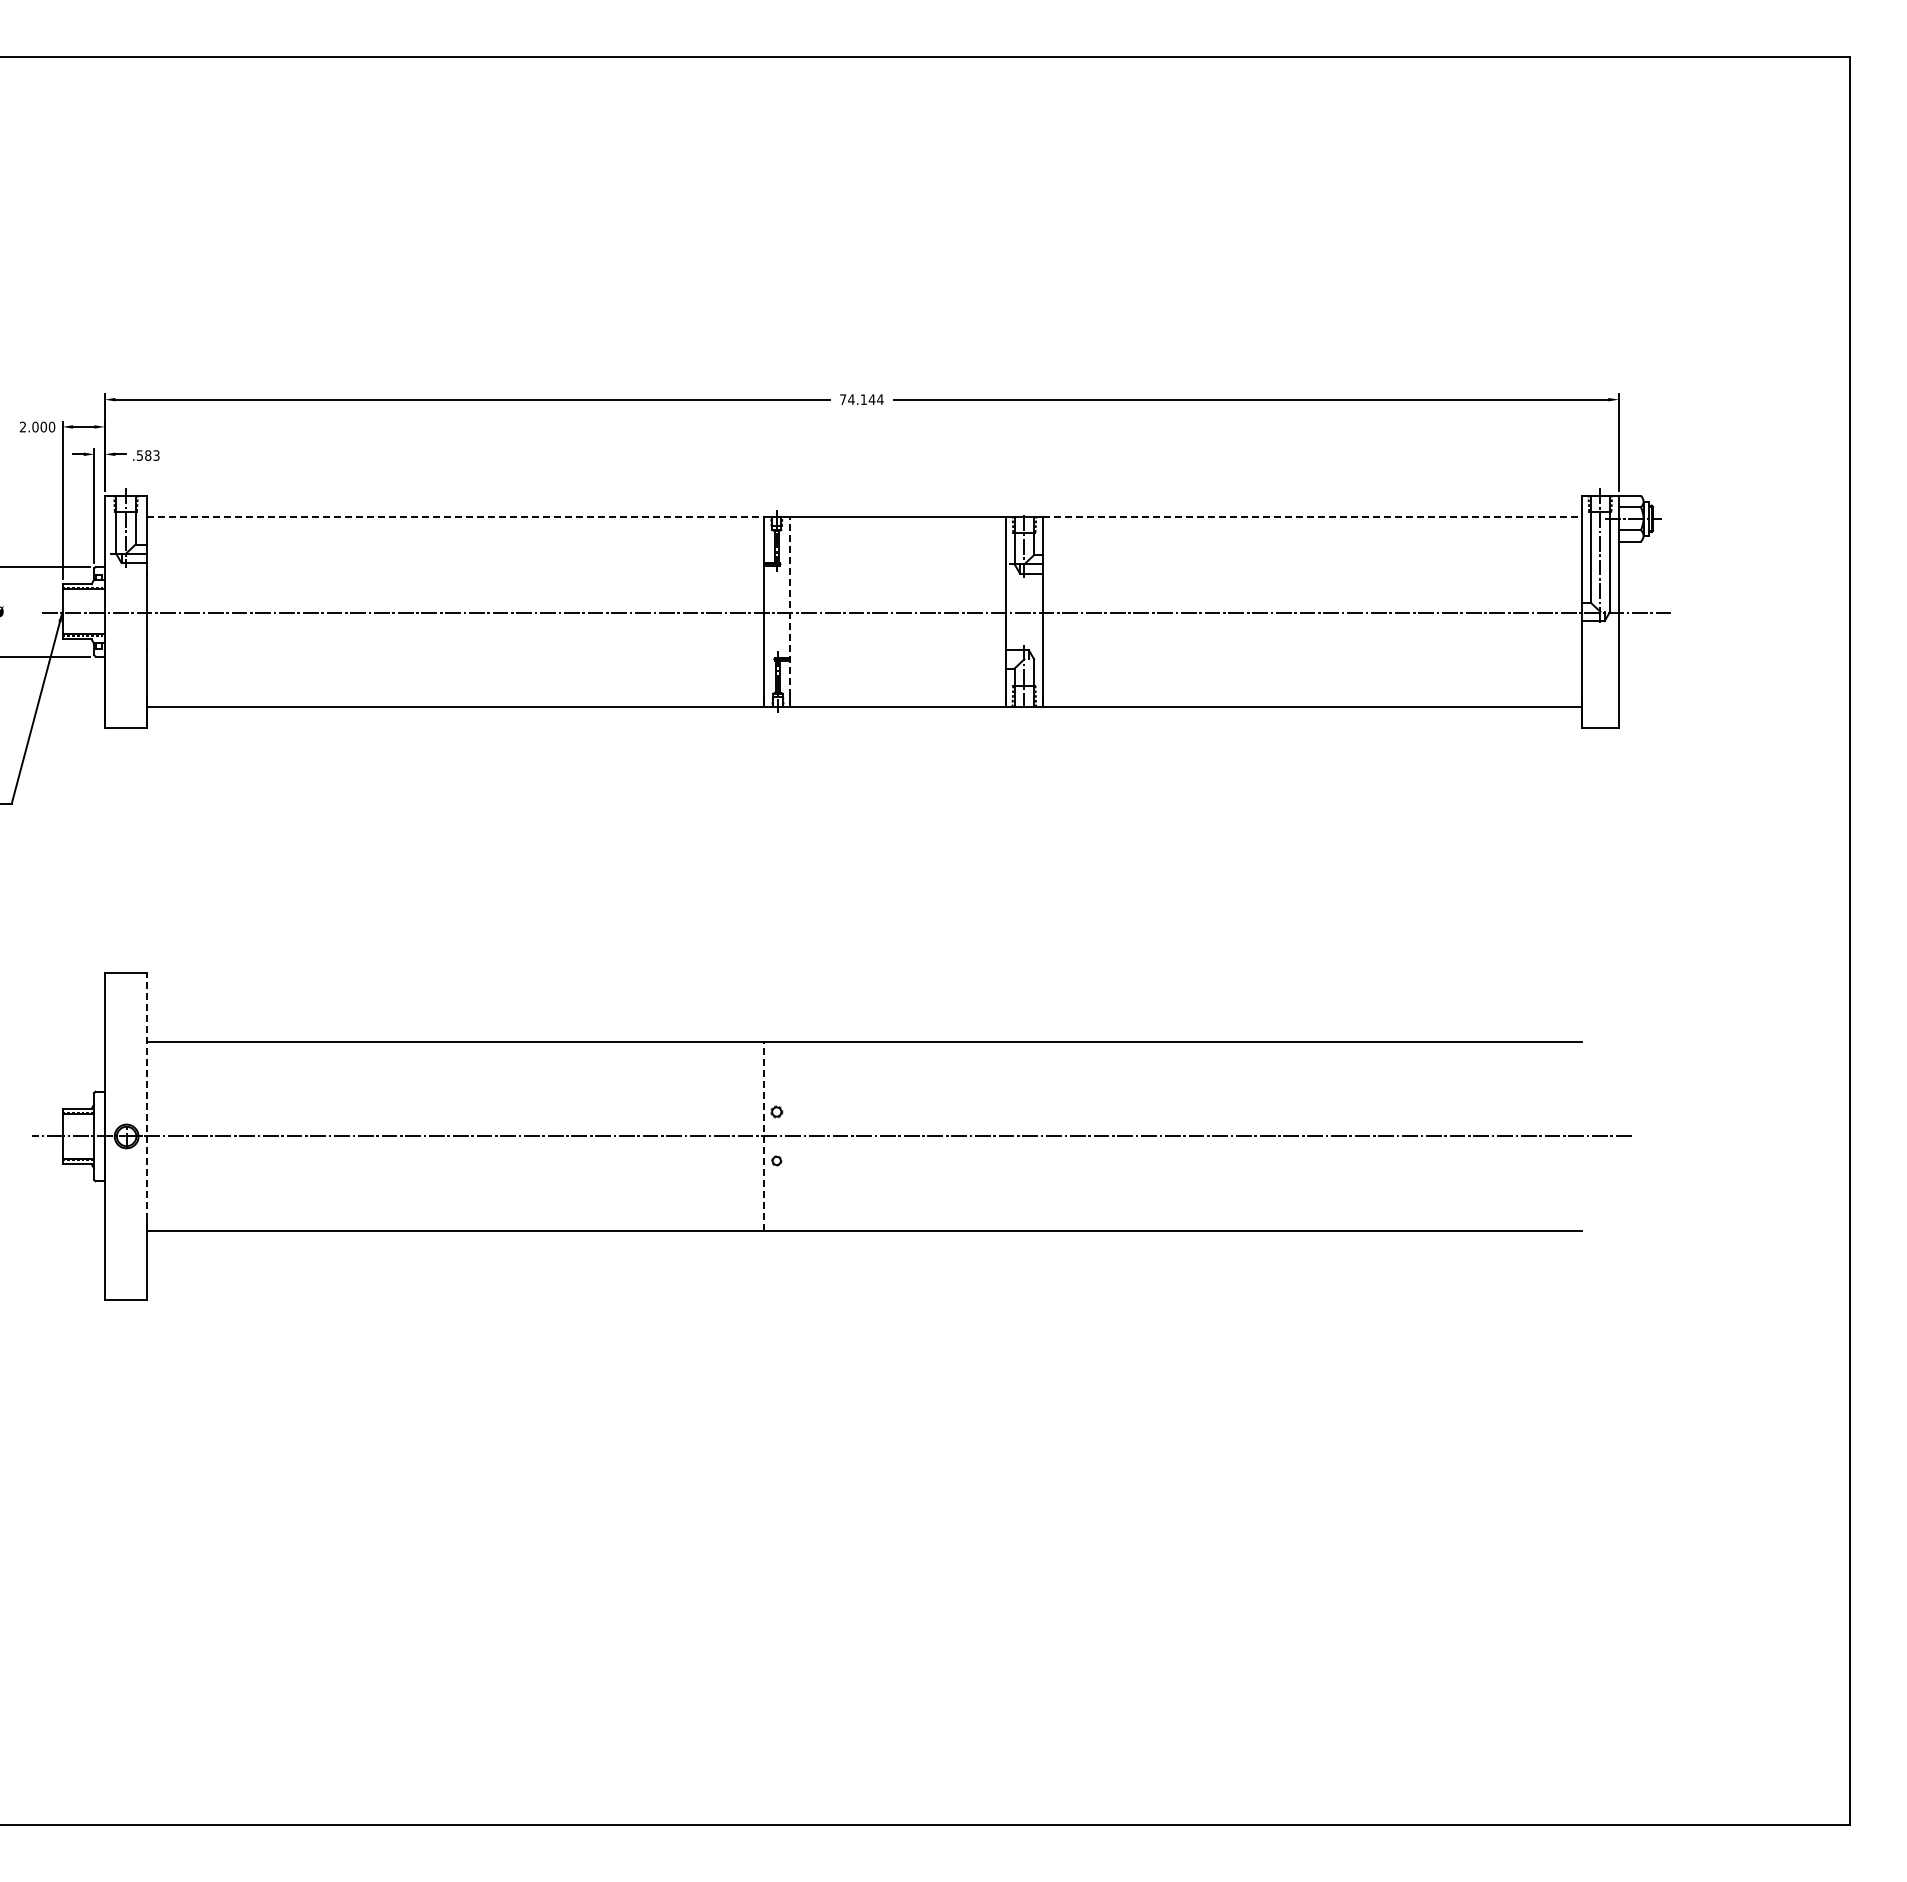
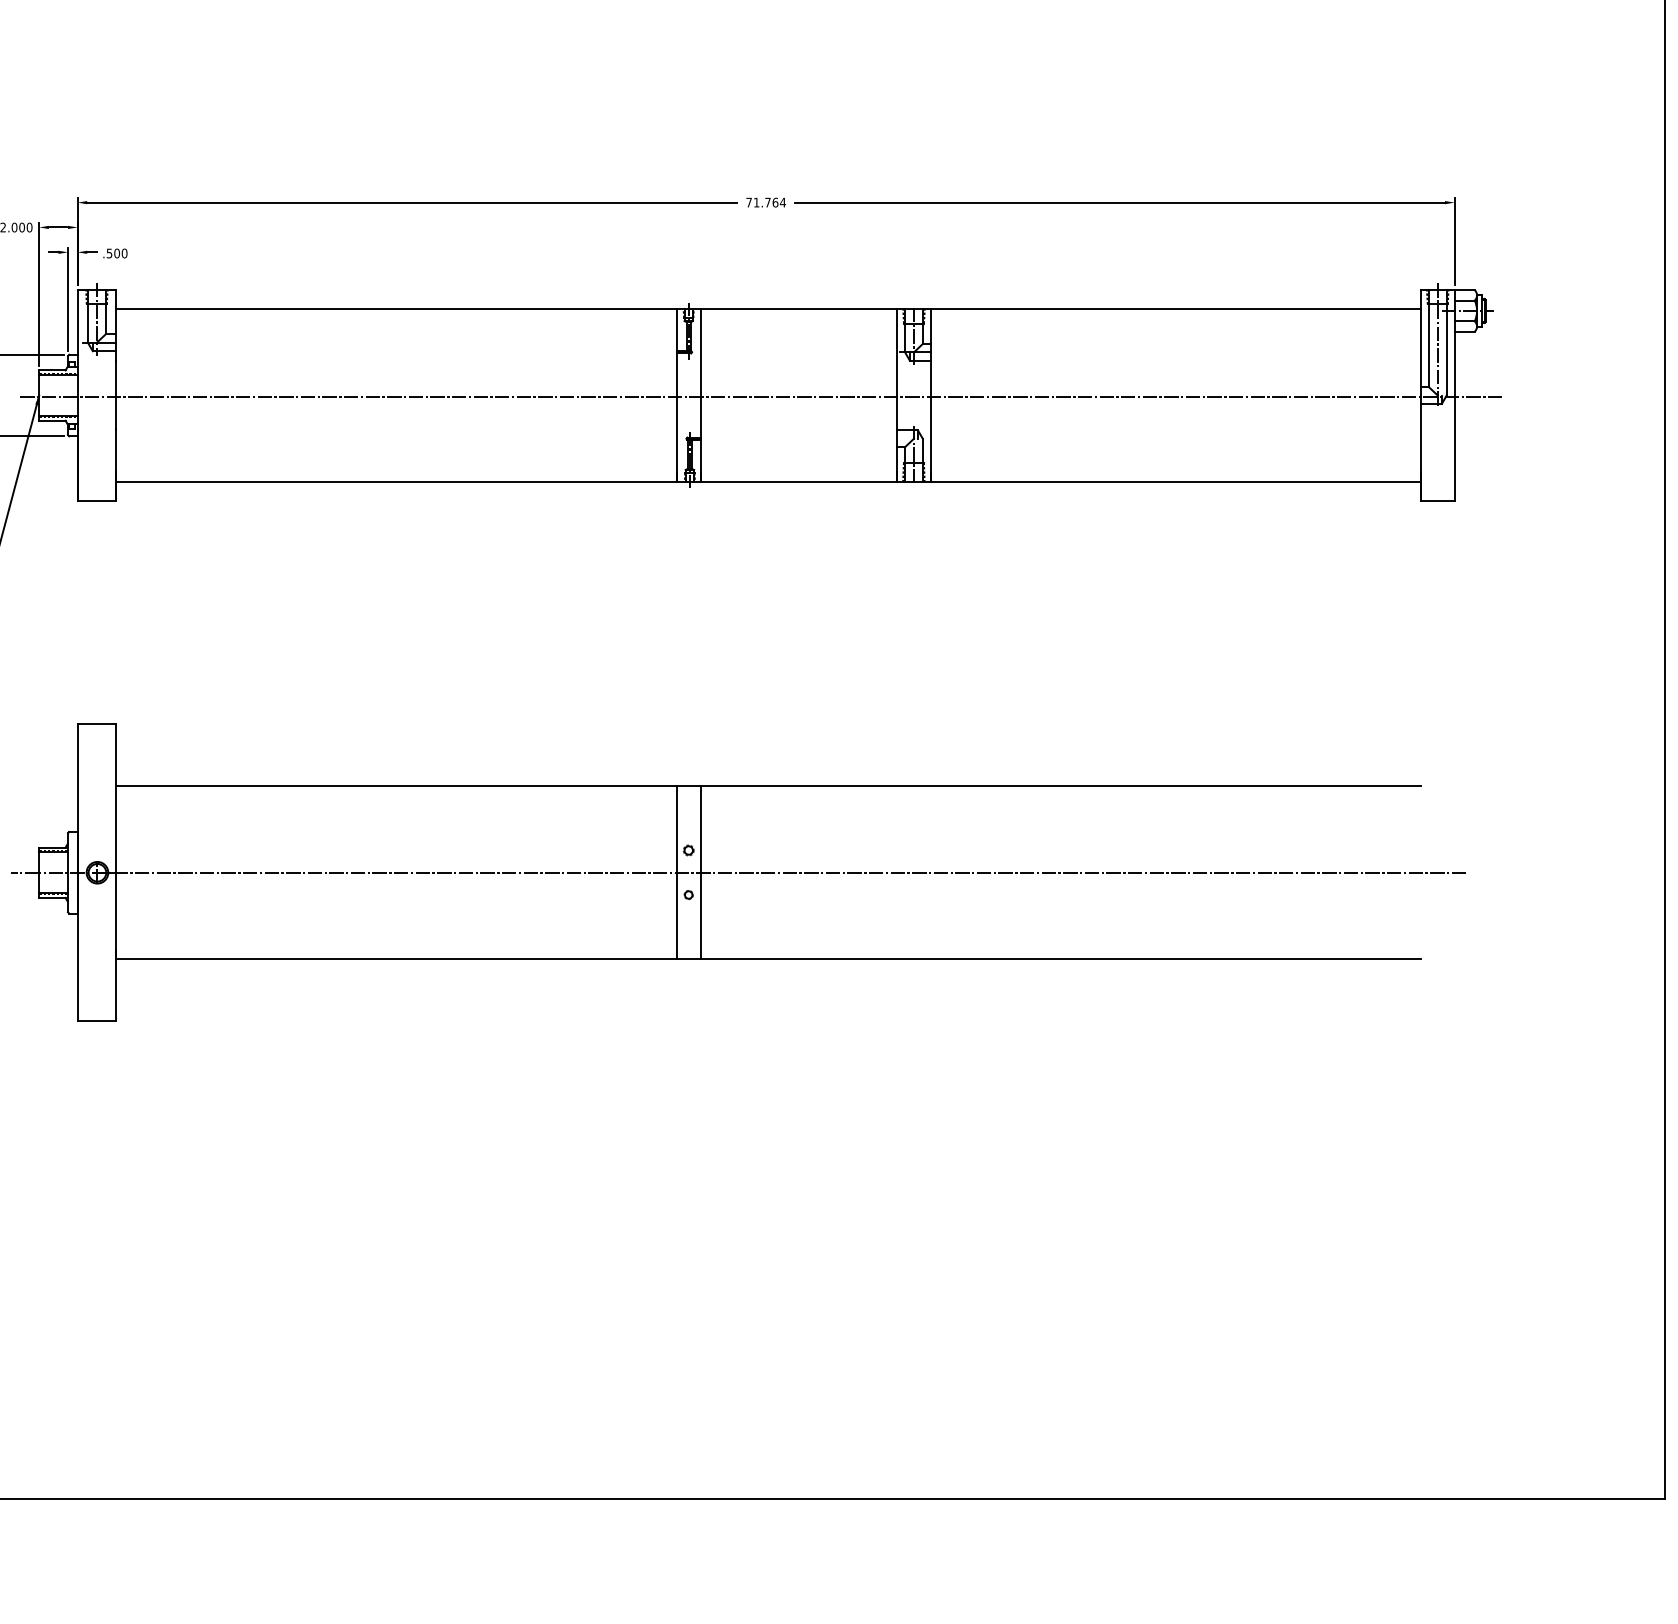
text: (861, 399) -> (765, 202), 74.144 -> 71.764
text: (152, 455) -> (120, 253), .583 -> .500
line: (455, 516) -> (396, 308), dashed -> solid
line: (1312, 516) -> (1175, 308), dashed -> solid
line: (789, 611) -> (700, 395), dashed -> solid
line: (147, 1101) -> (116, 840), dashed -> solid
line: (763, 1136) -> (676, 872), dashed -> solid
line: (789, 1136) -> (700, 872), added

